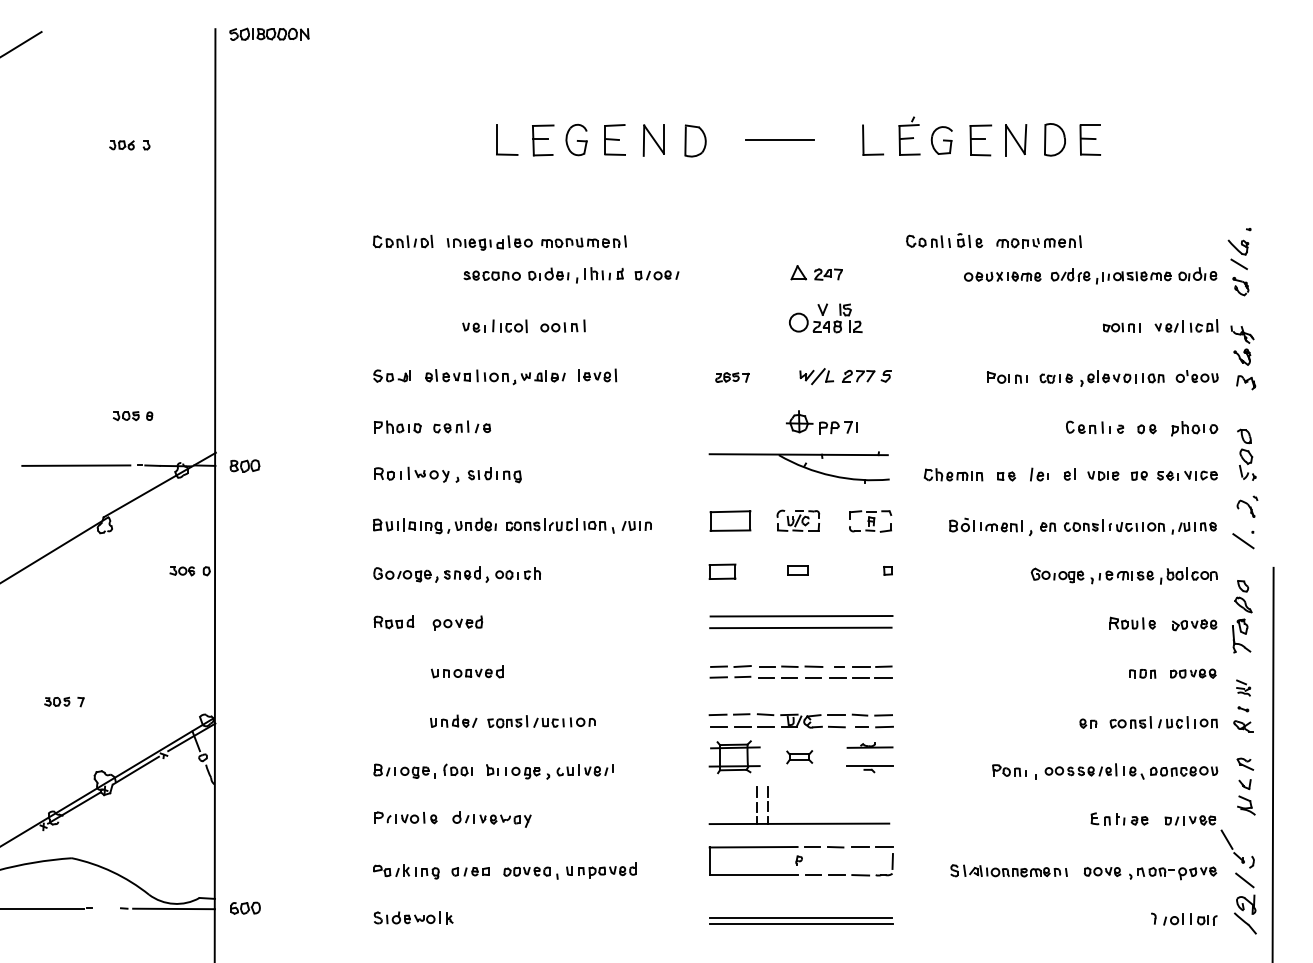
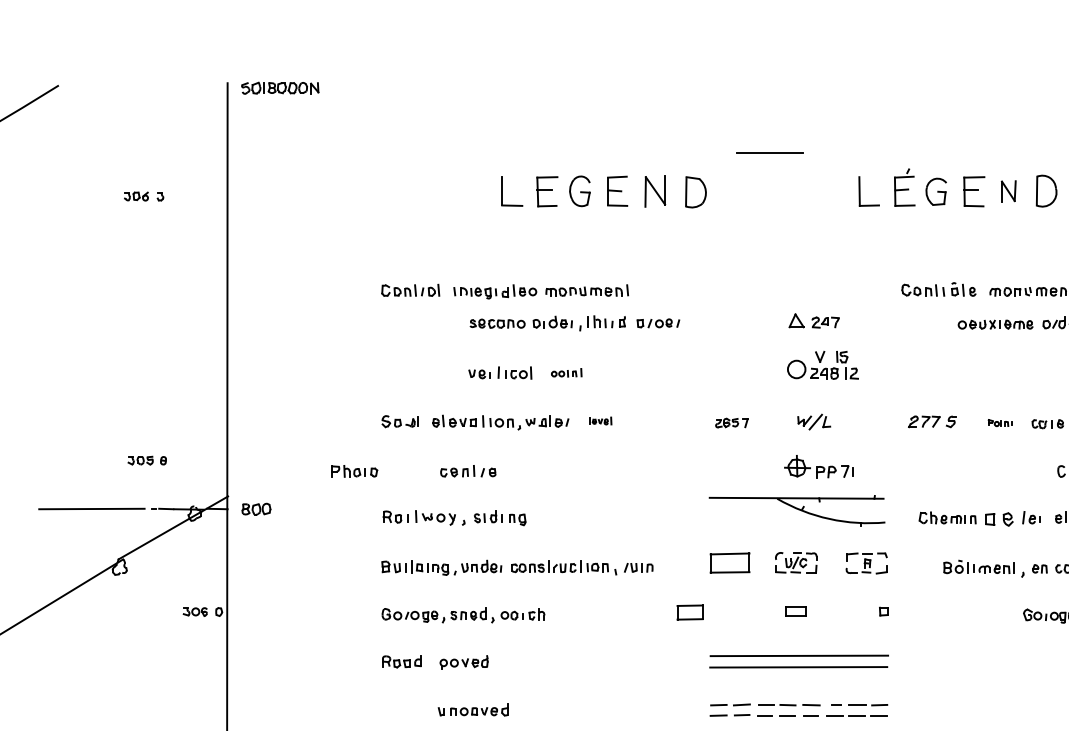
line: (779, 139) -> (769, 151), moved
part: (1016, 140) -> (1009, 191), size x0.7
part: (562, 325) -> (566, 372), size x0.7
part: (597, 375) -> (600, 421), size x0.6
part: (866, 375) -> (931, 421), moved
part: (1007, 377) -> (1000, 423), size x0.6
part: (397, 426) -> (354, 470), moved
part: (1006, 476) -> (999, 519), size x1.6
part: (722, 571) -> (690, 612), moved

